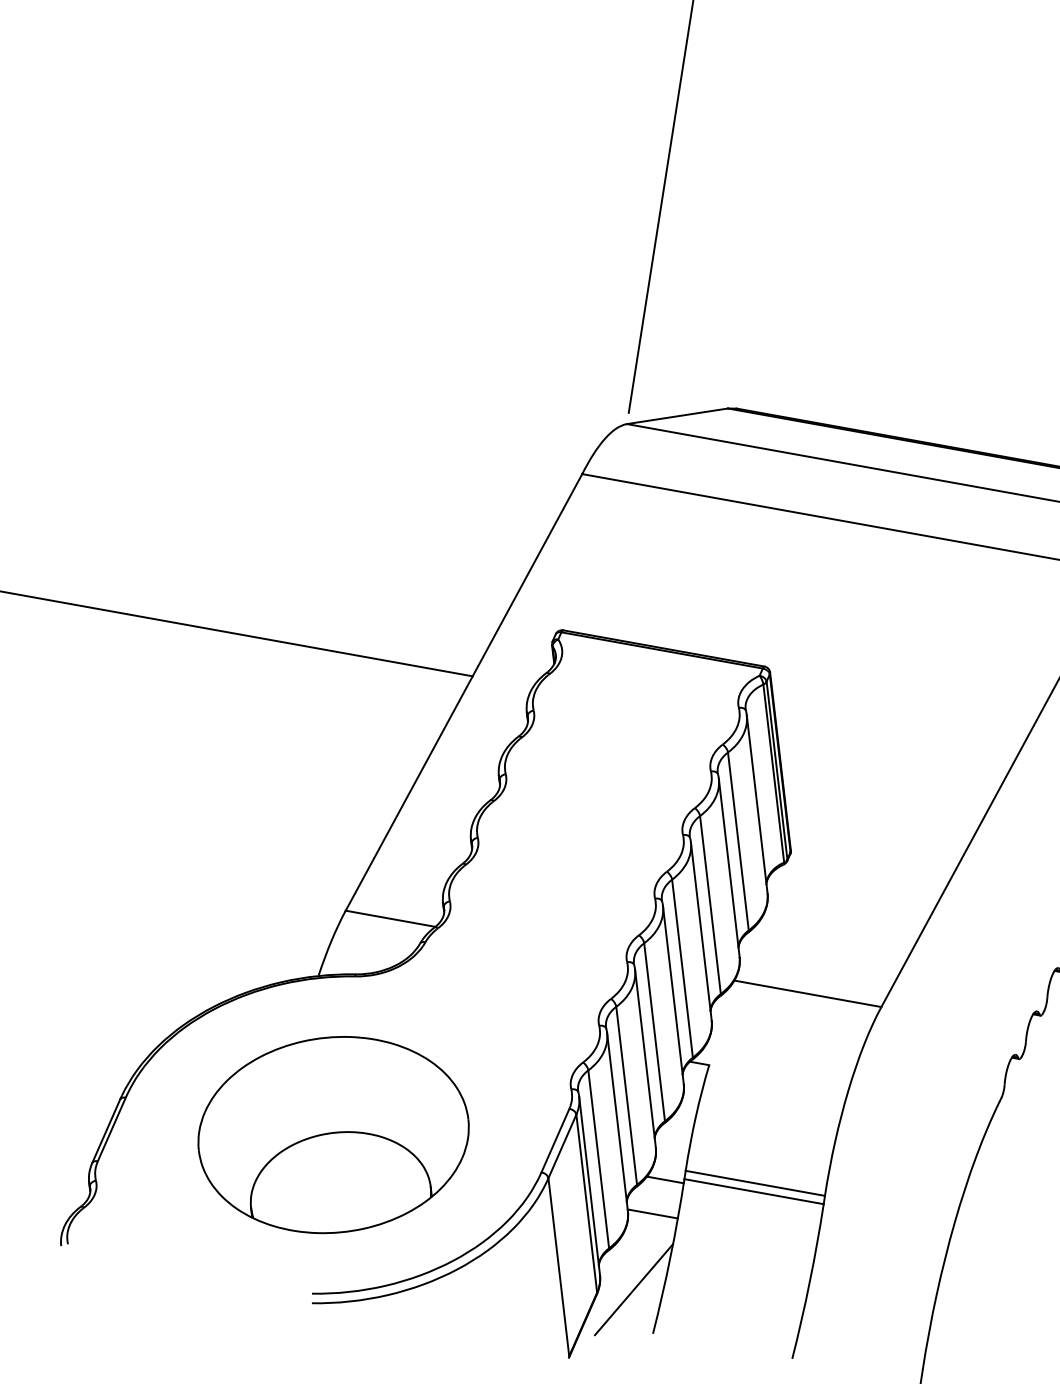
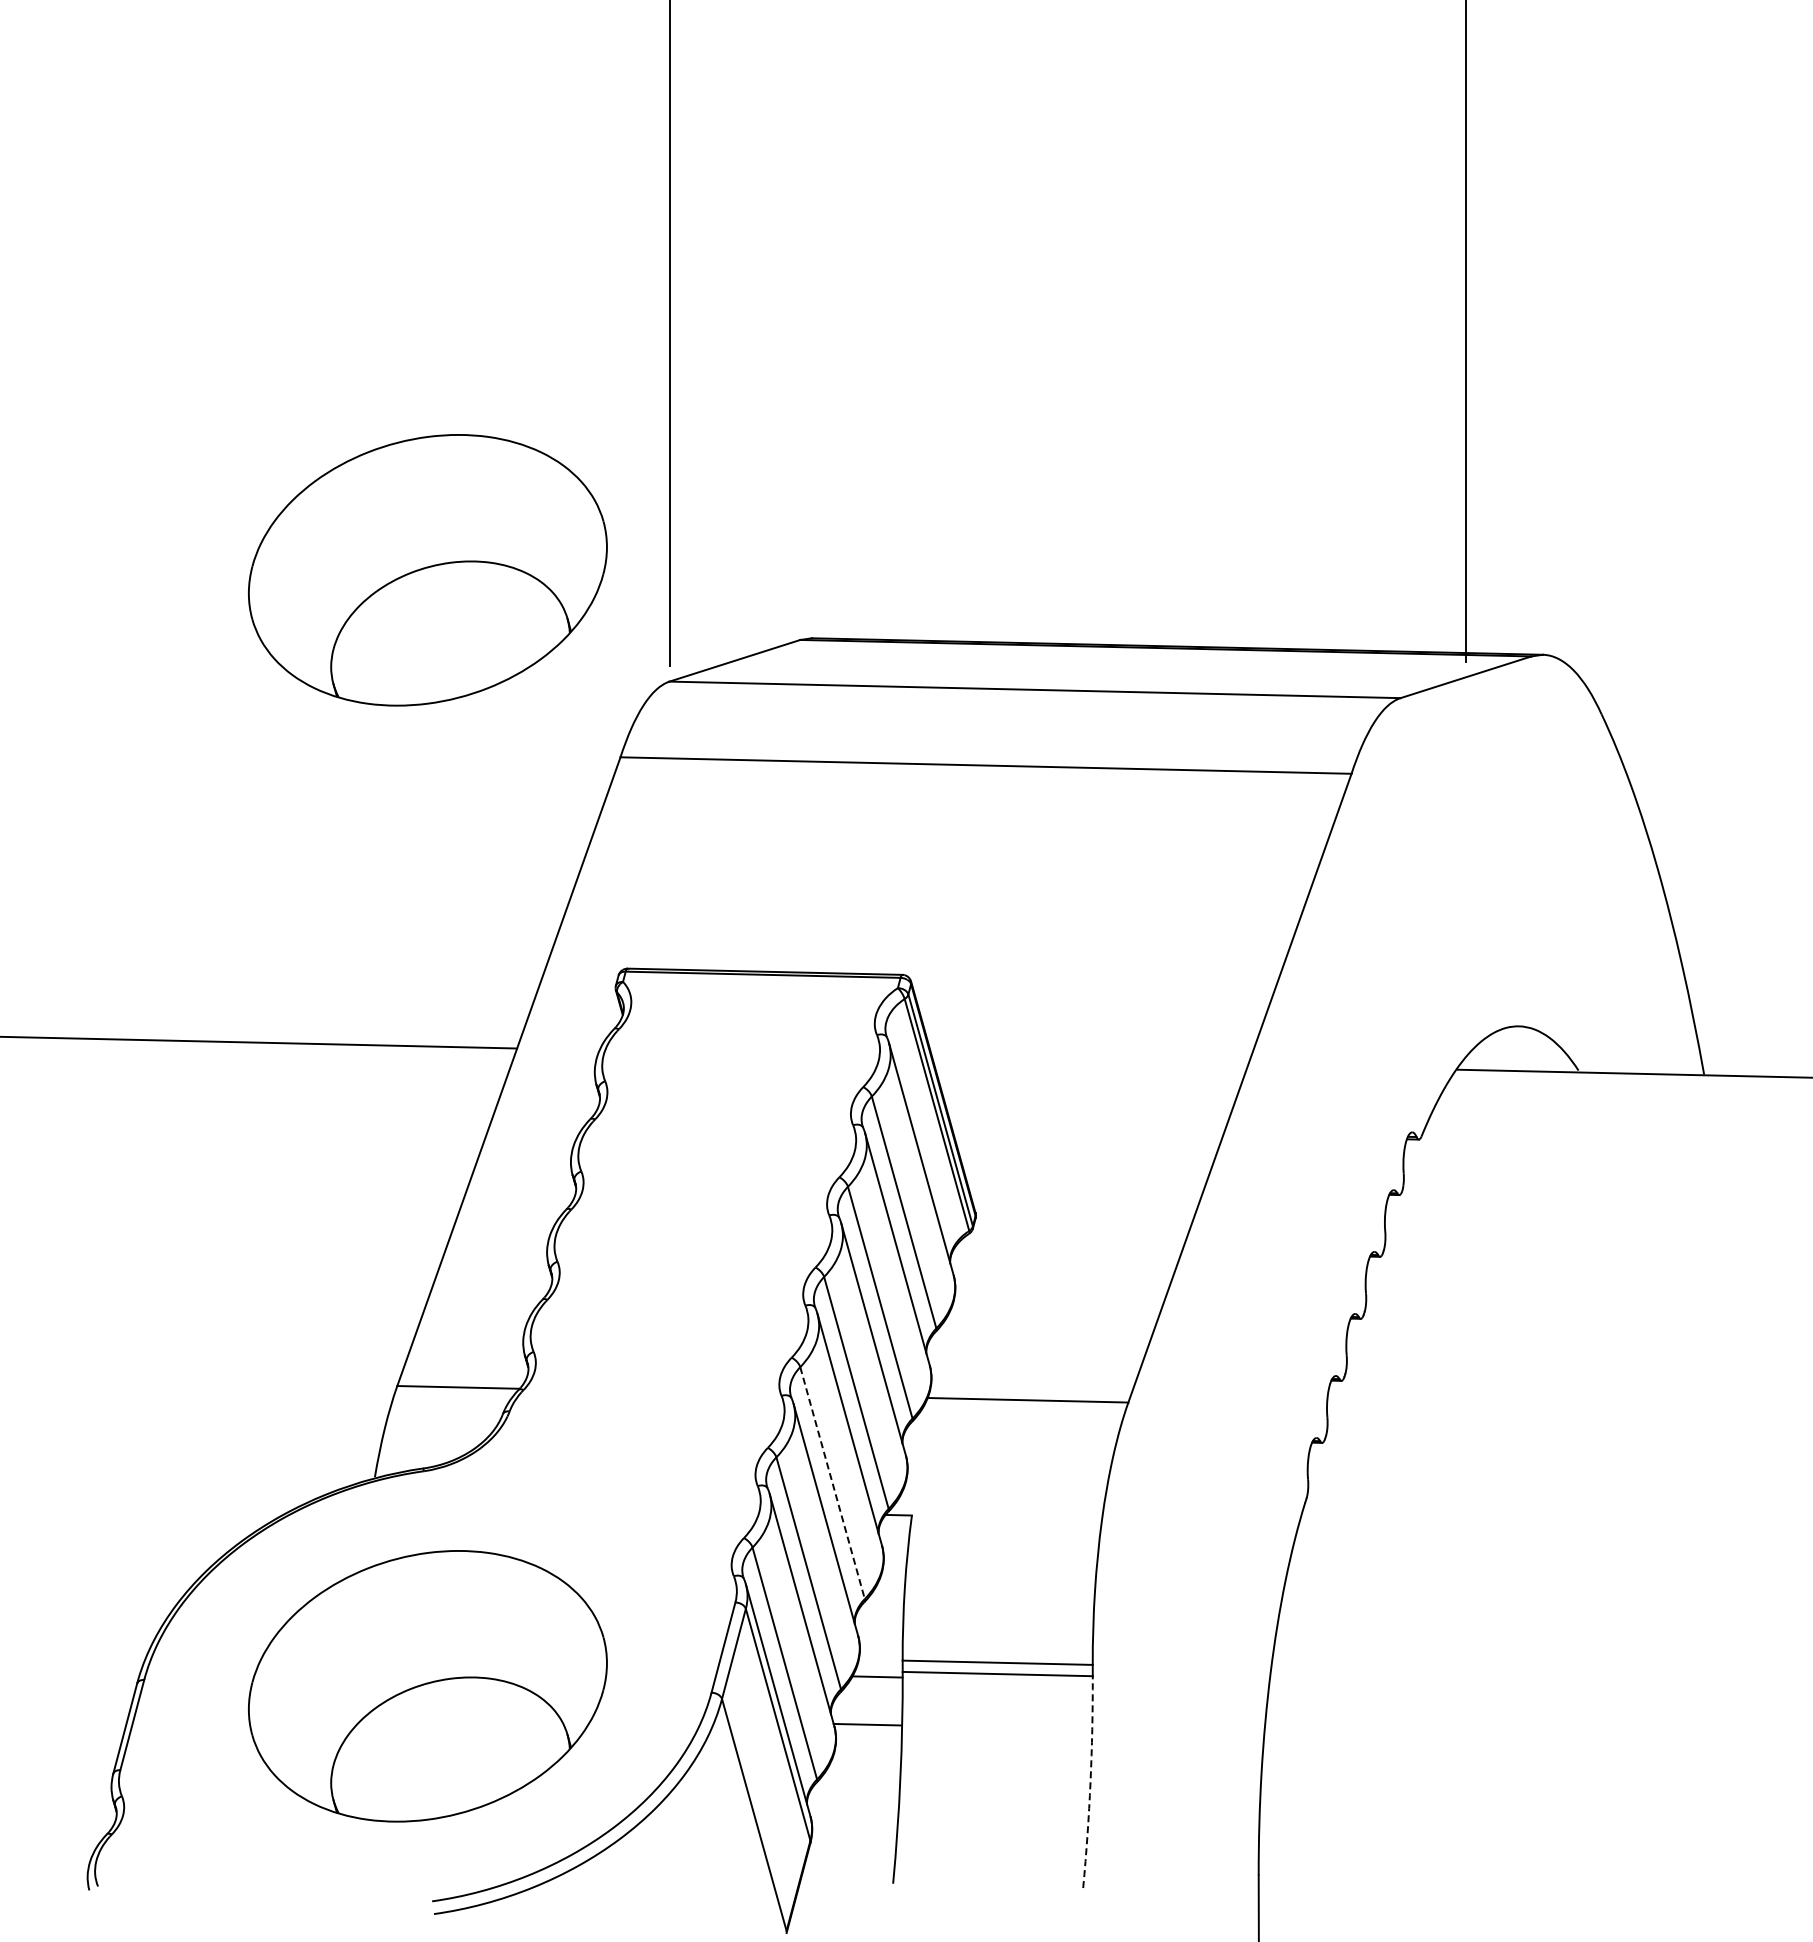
part: (461, 314) -> (427, 570), added
line: (654, 1032) -> (832, 1483), solid -> dashed
arc: (809, 1282) -> (1090, 1782), solid -> dashed
line: (633, 1289) -> (858, 1828), removed

